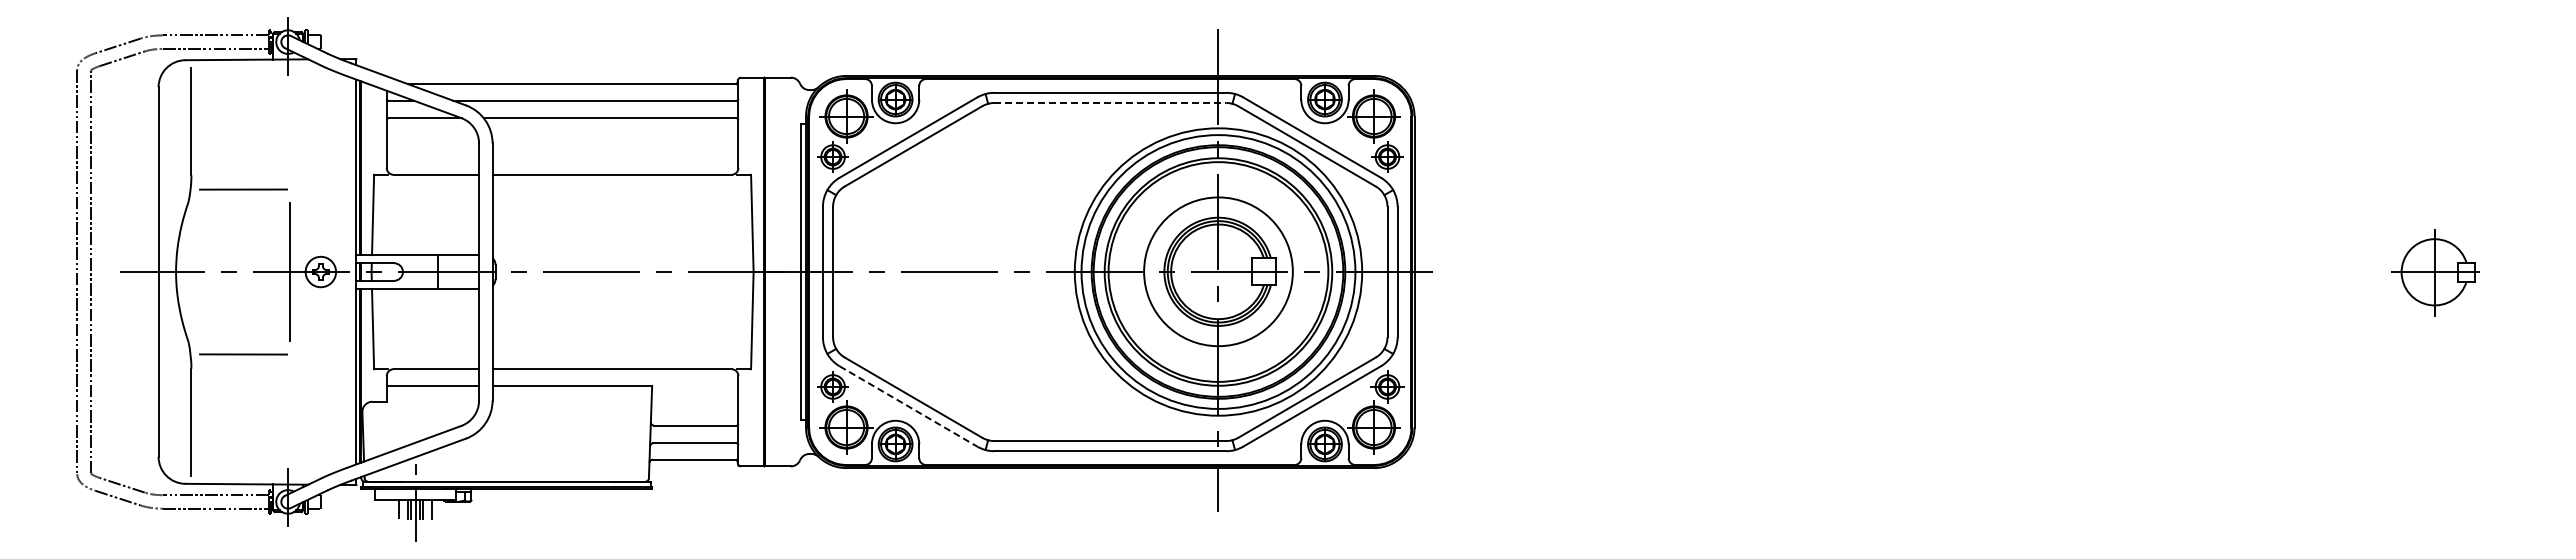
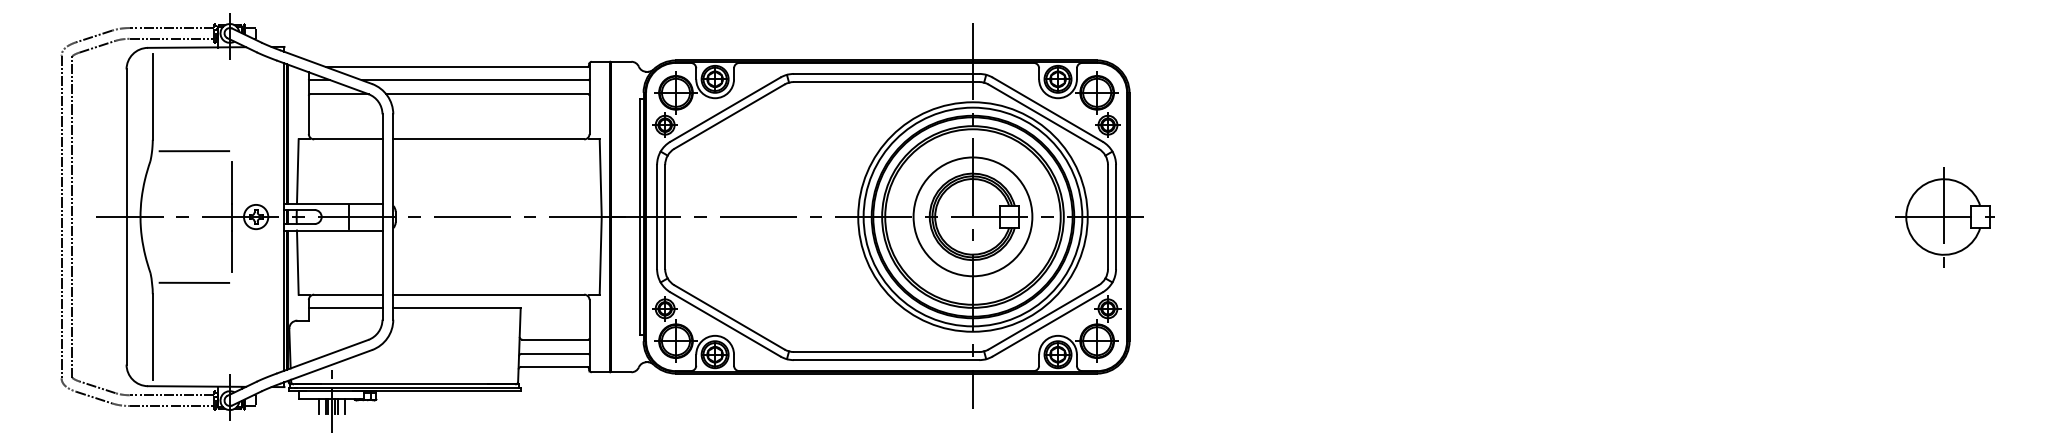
line: (1110, 102) -> (886, 81), dashed -> solid
part: (2435, 272) -> (1944, 217), size x1.43
line: (908, 406) -> (725, 324), dashed -> solid

